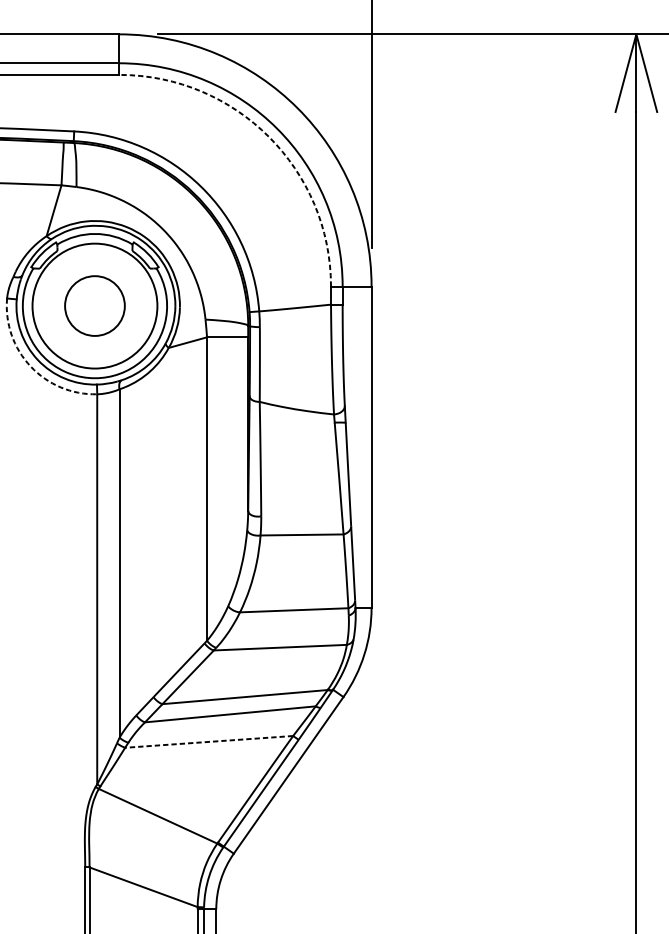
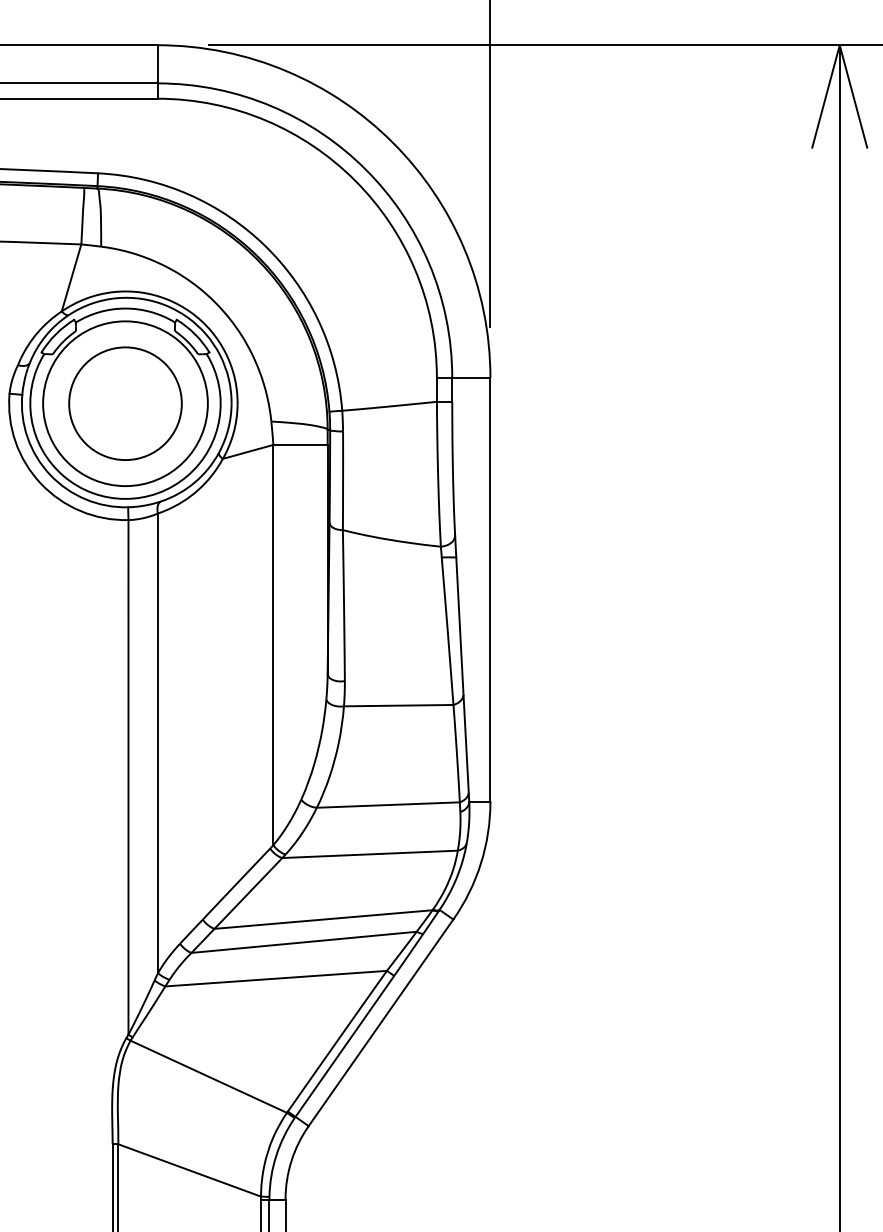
arc: (269, 136) -> (355, 180), dashed -> solid
circle: (94, 305) -> (125, 403), size x1.43
arc: (30, 366) -> (40, 483), dashed -> solid
line: (208, 741) -> (275, 978), dashed -> solid

